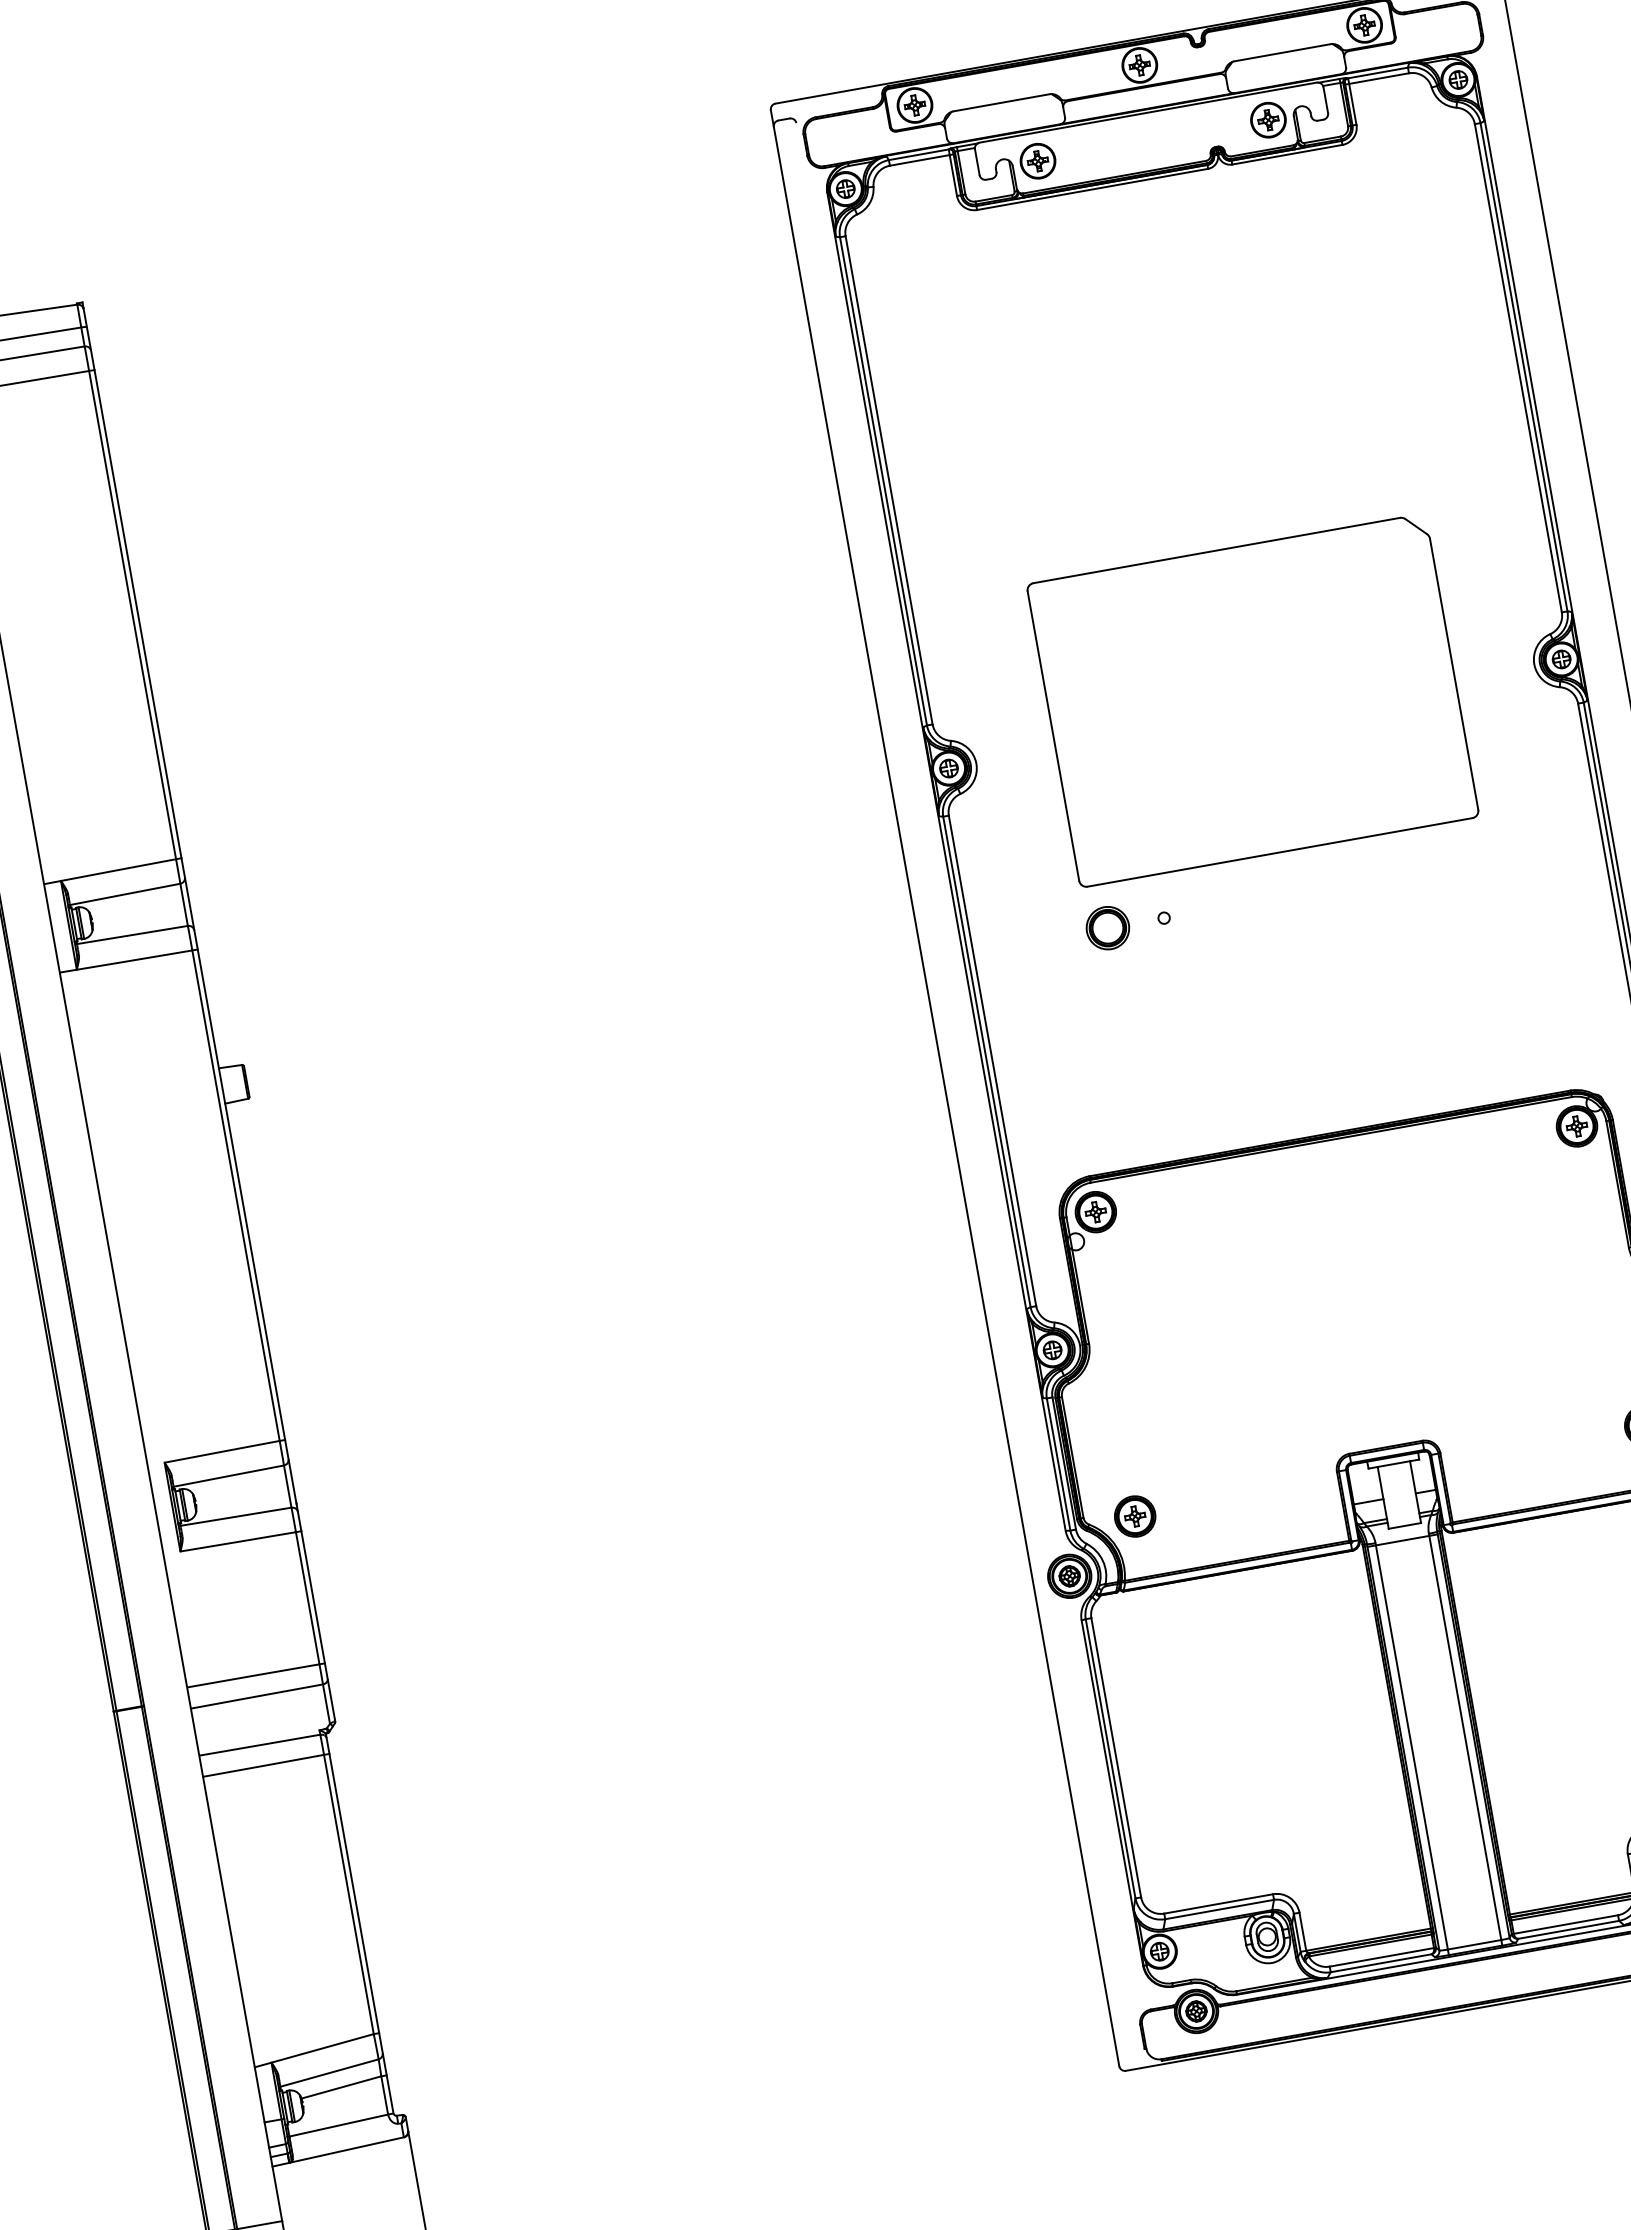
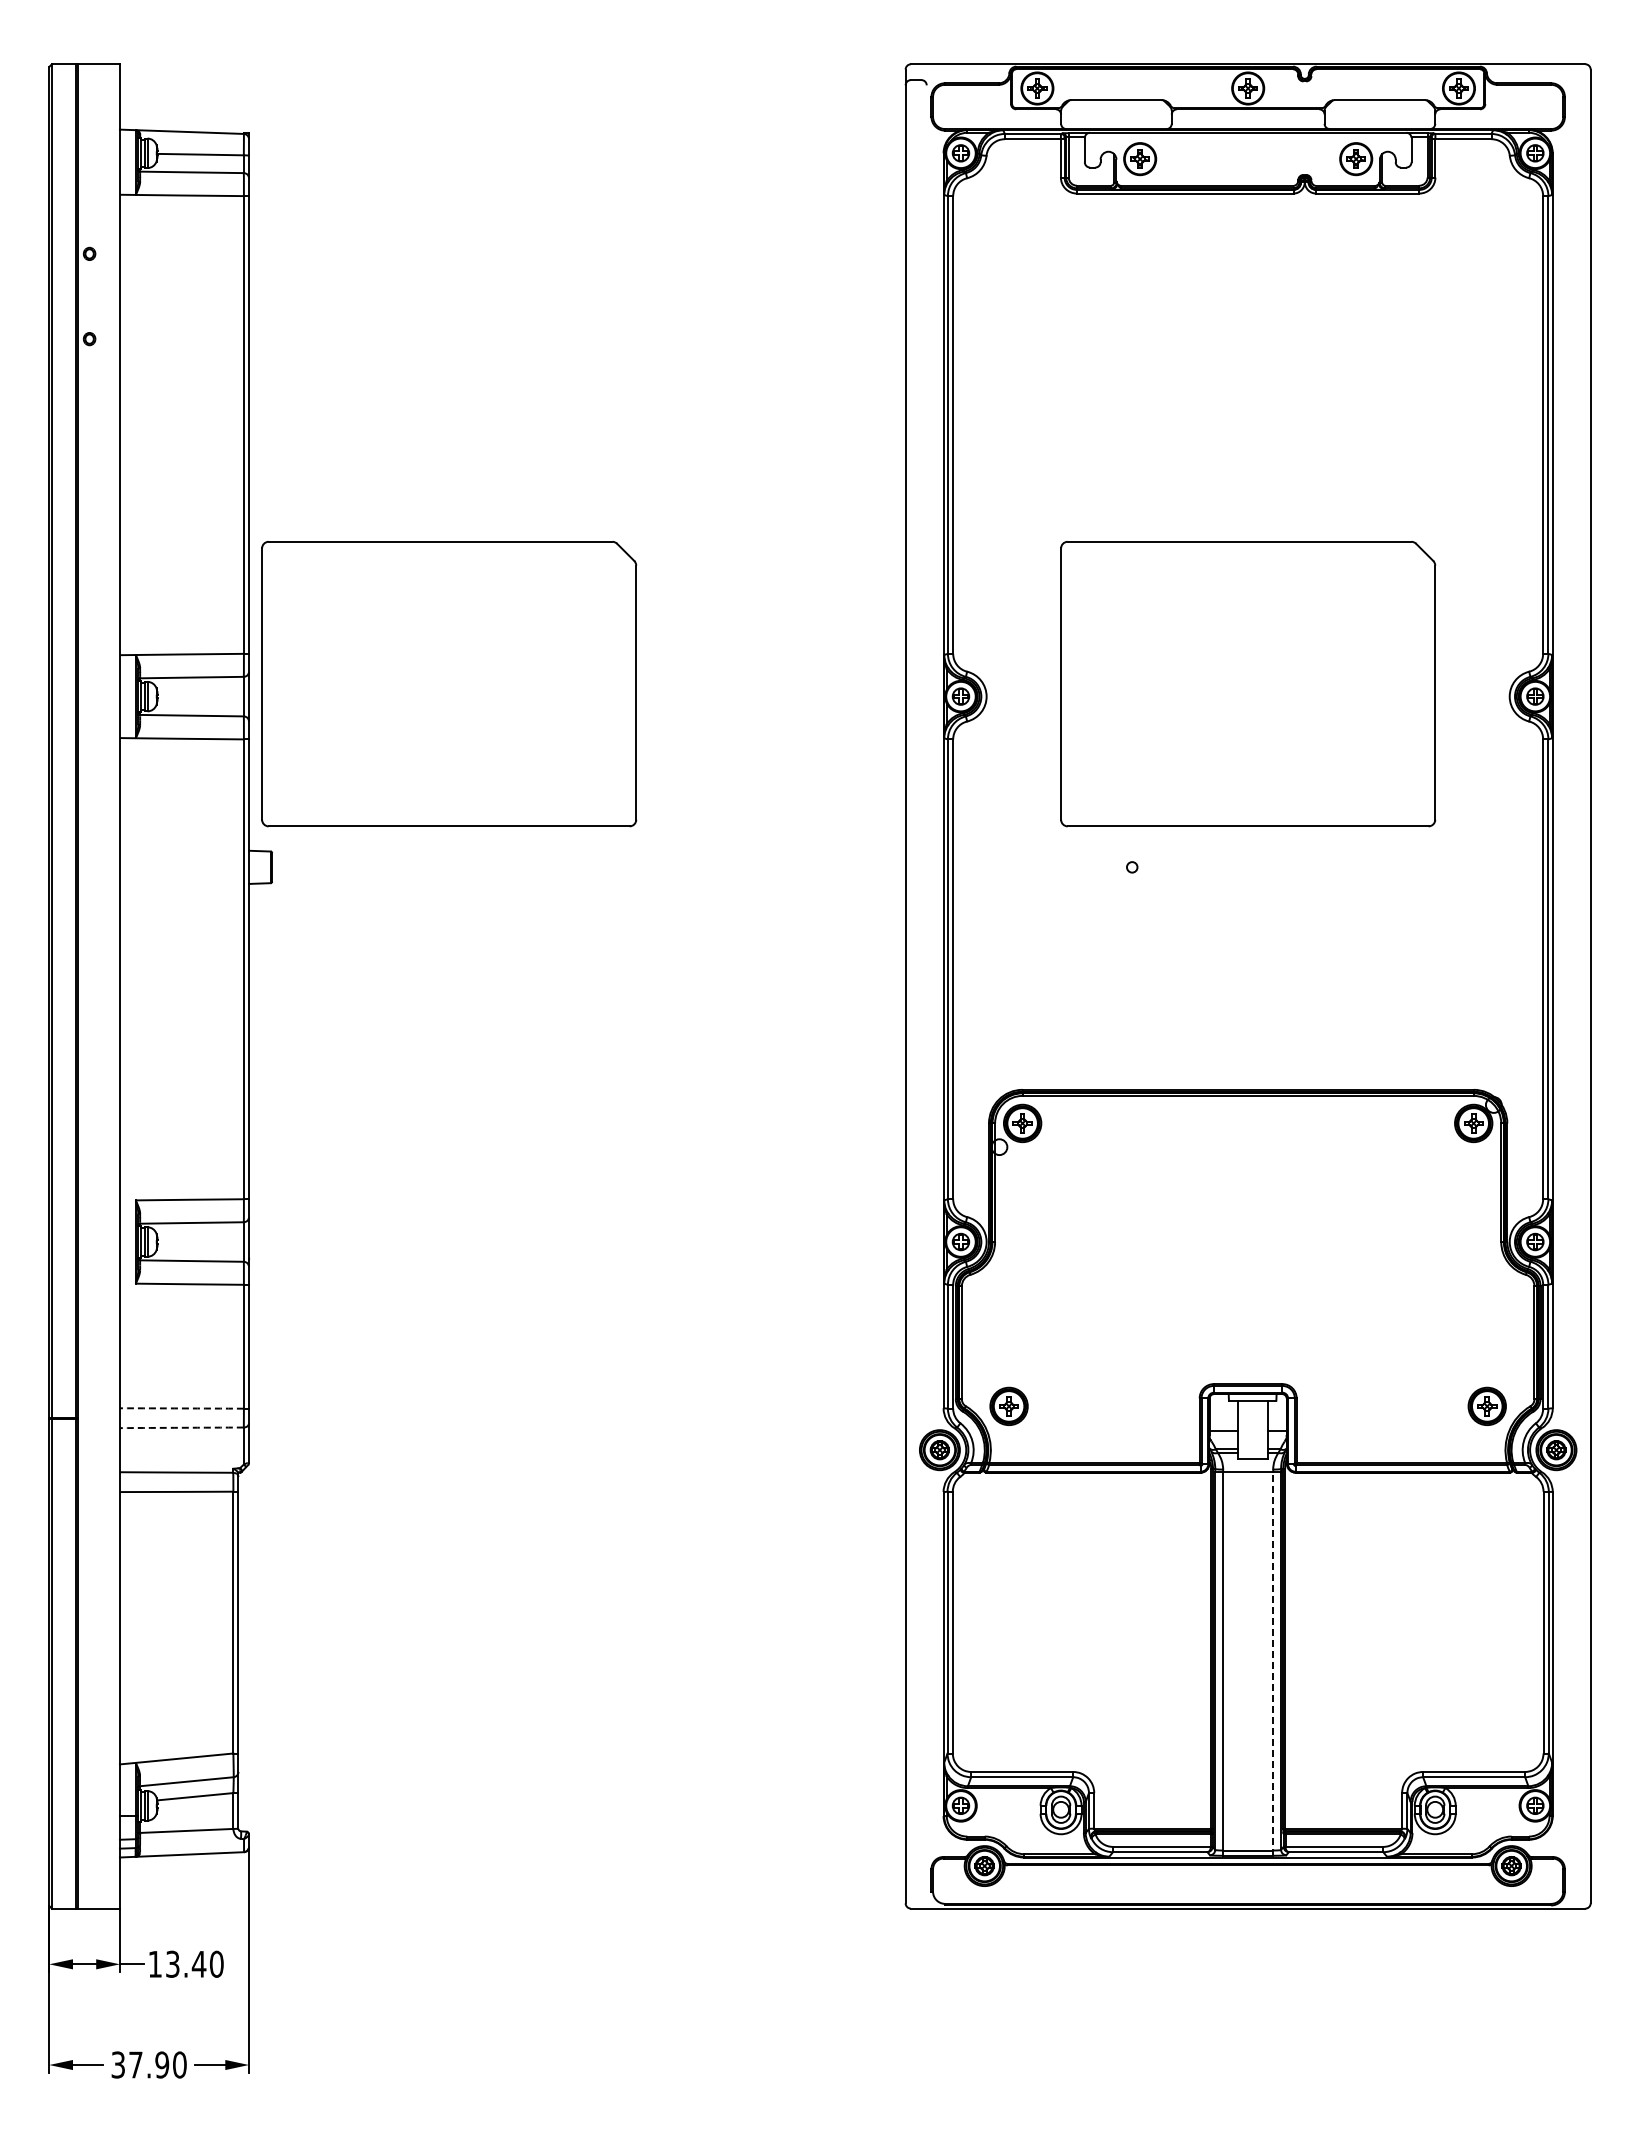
part: (401, 852) -> (449, 684), added
part: (1107, 927) -> (1079, 866), removed
arc: (252, 1675) -> (181, 1408), solid -> dashed
arc: (256, 1696) -> (181, 1427), solid -> dashed
line: (1466, 1740) -> (1273, 1663), solid -> dashed

